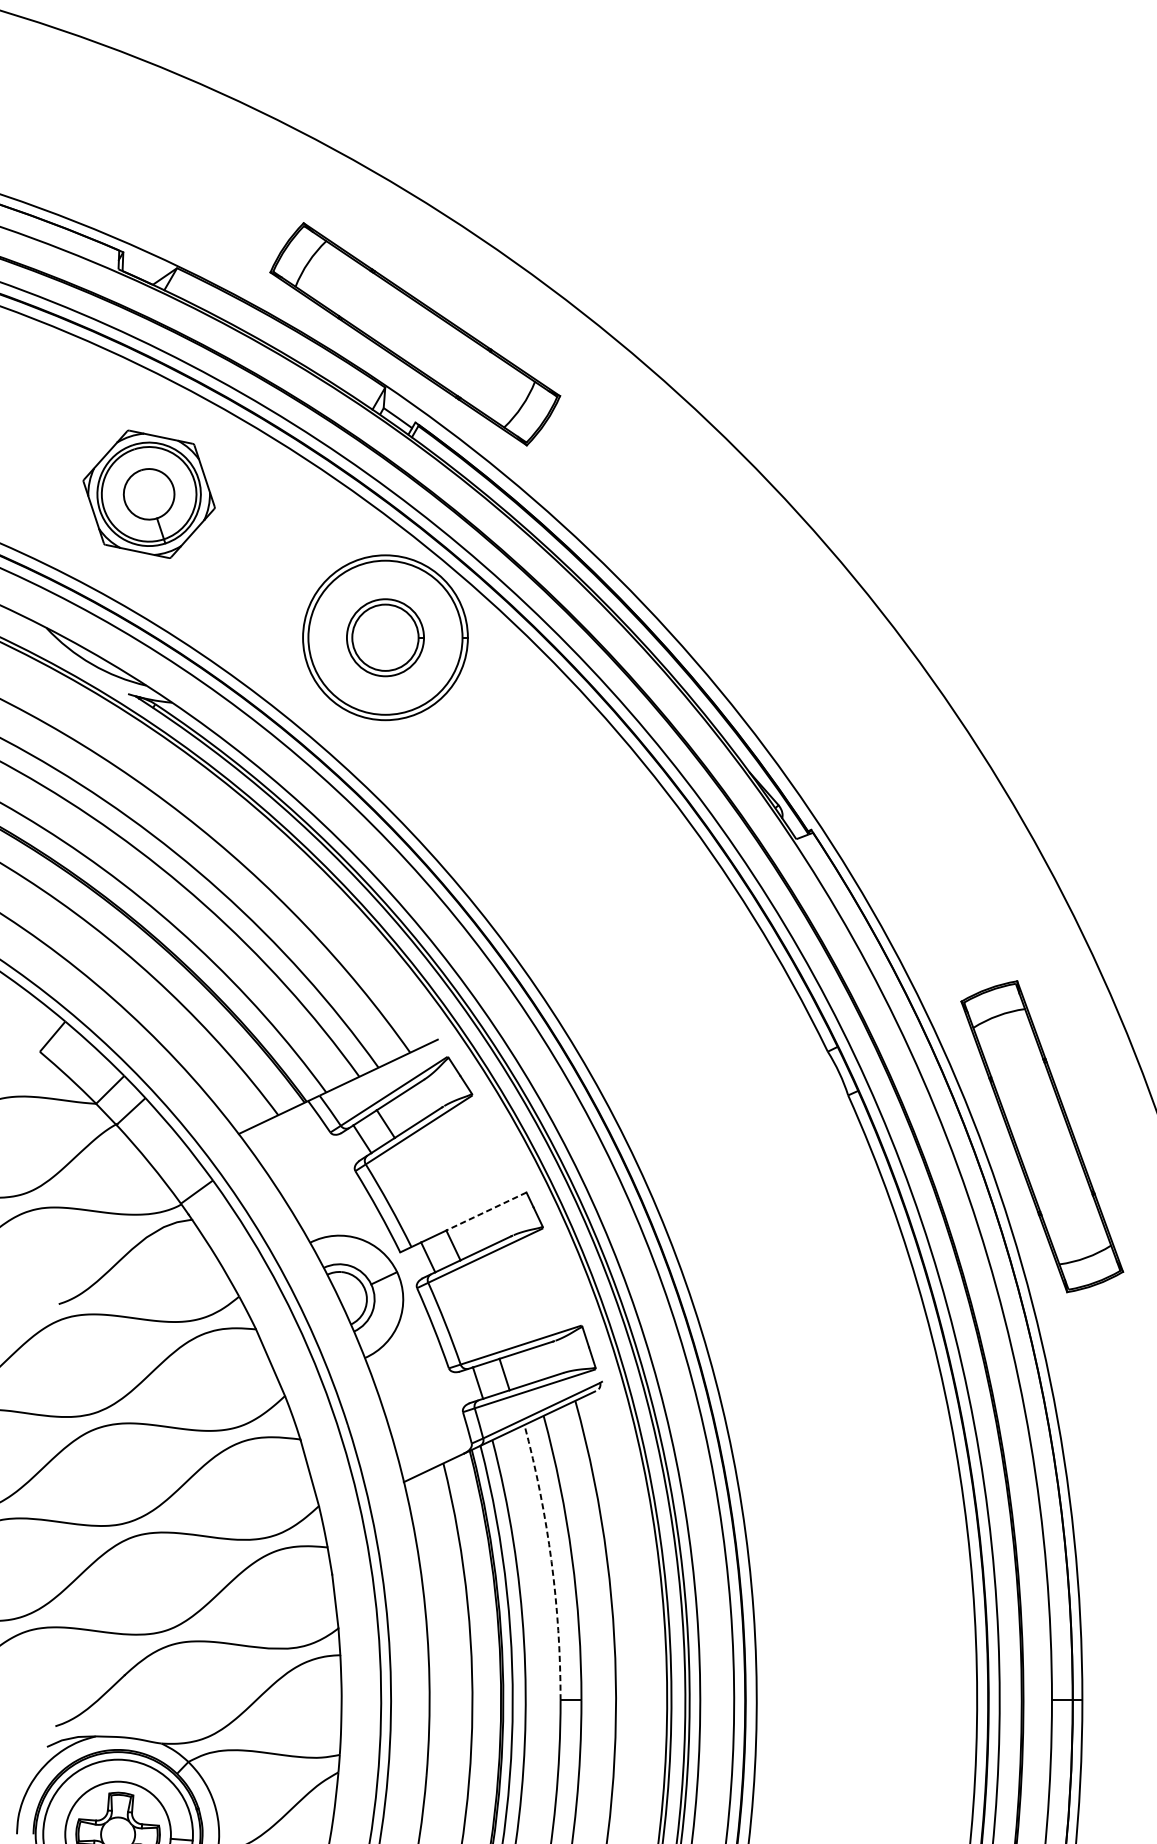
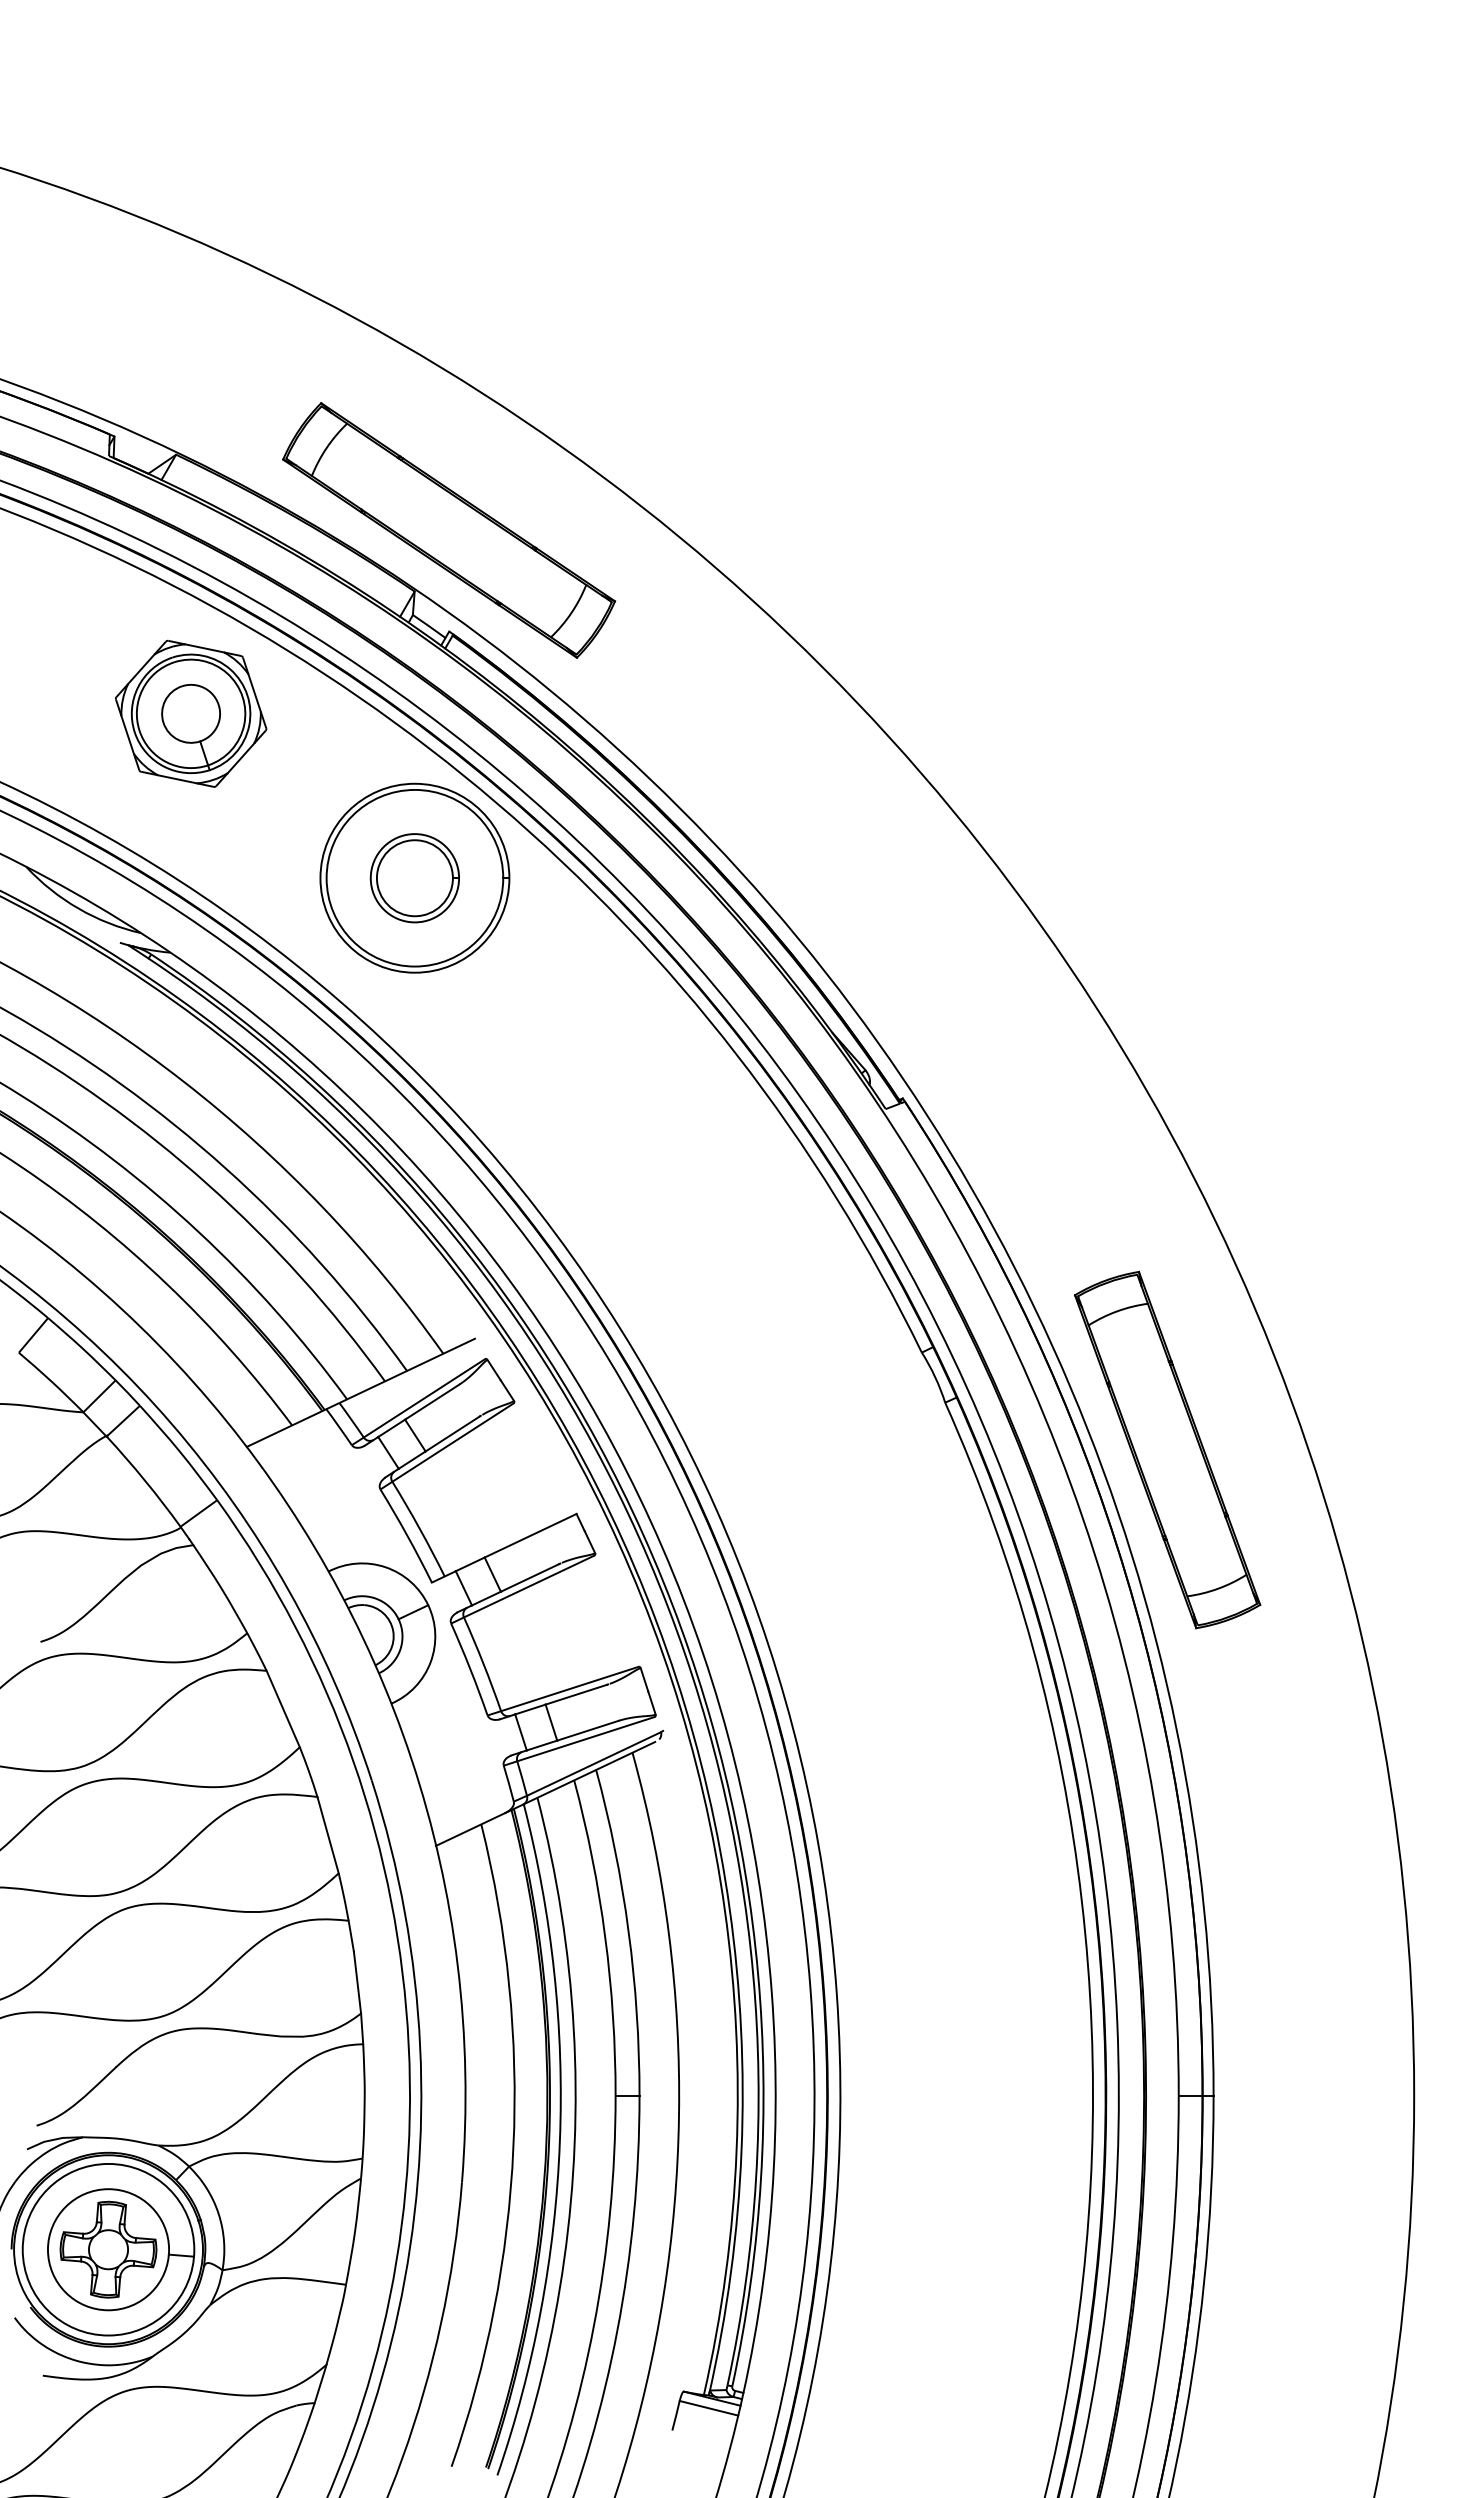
part: (149, 494) -> (191, 713), moved
line: (486, 1211) -> (530, 1535), dashed -> solid
arc: (551, 1561) -> (605, 1936), dashed -> solid

